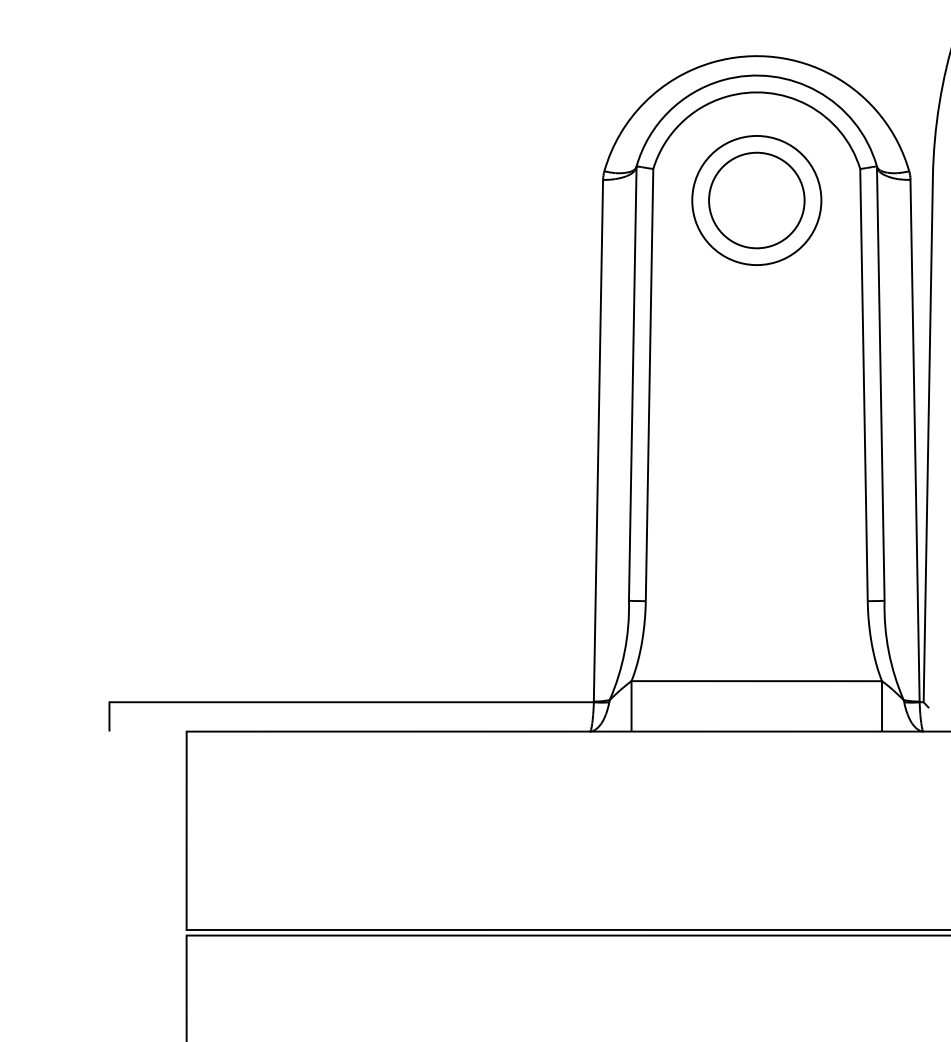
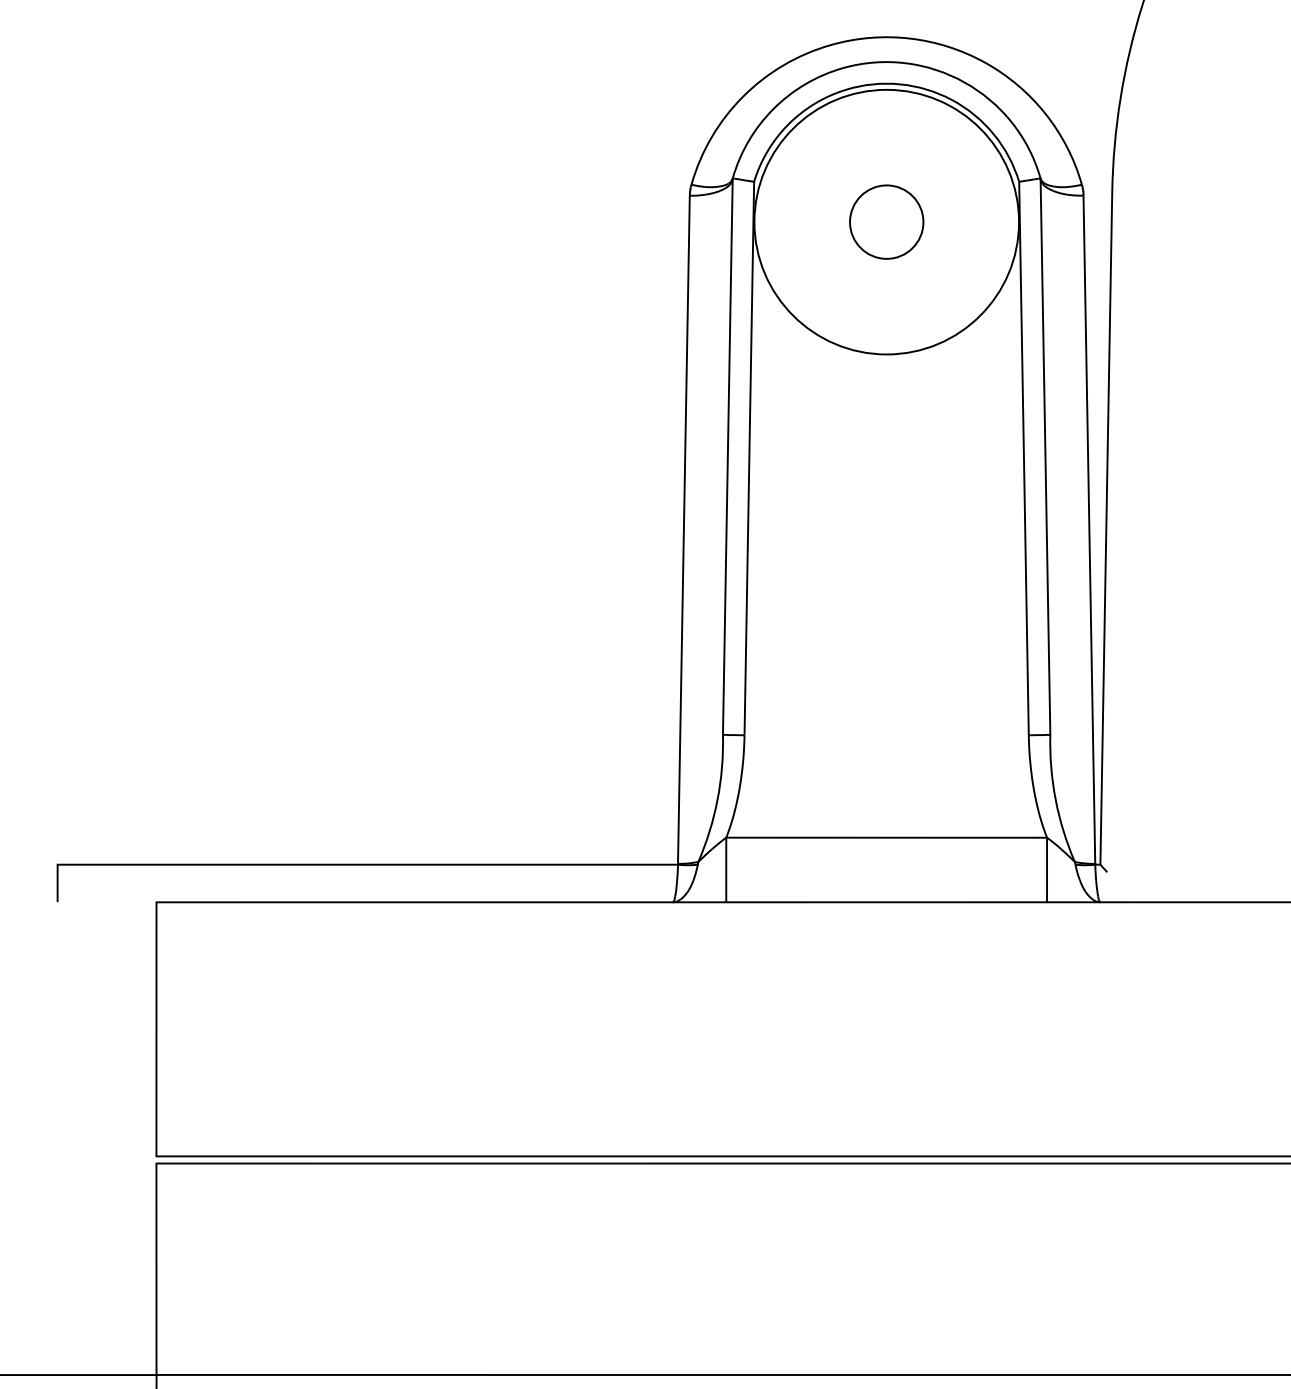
circle: (756, 200) -> (886, 221), size x0.6
circle: (756, 200) -> (886, 221), size x1.6

